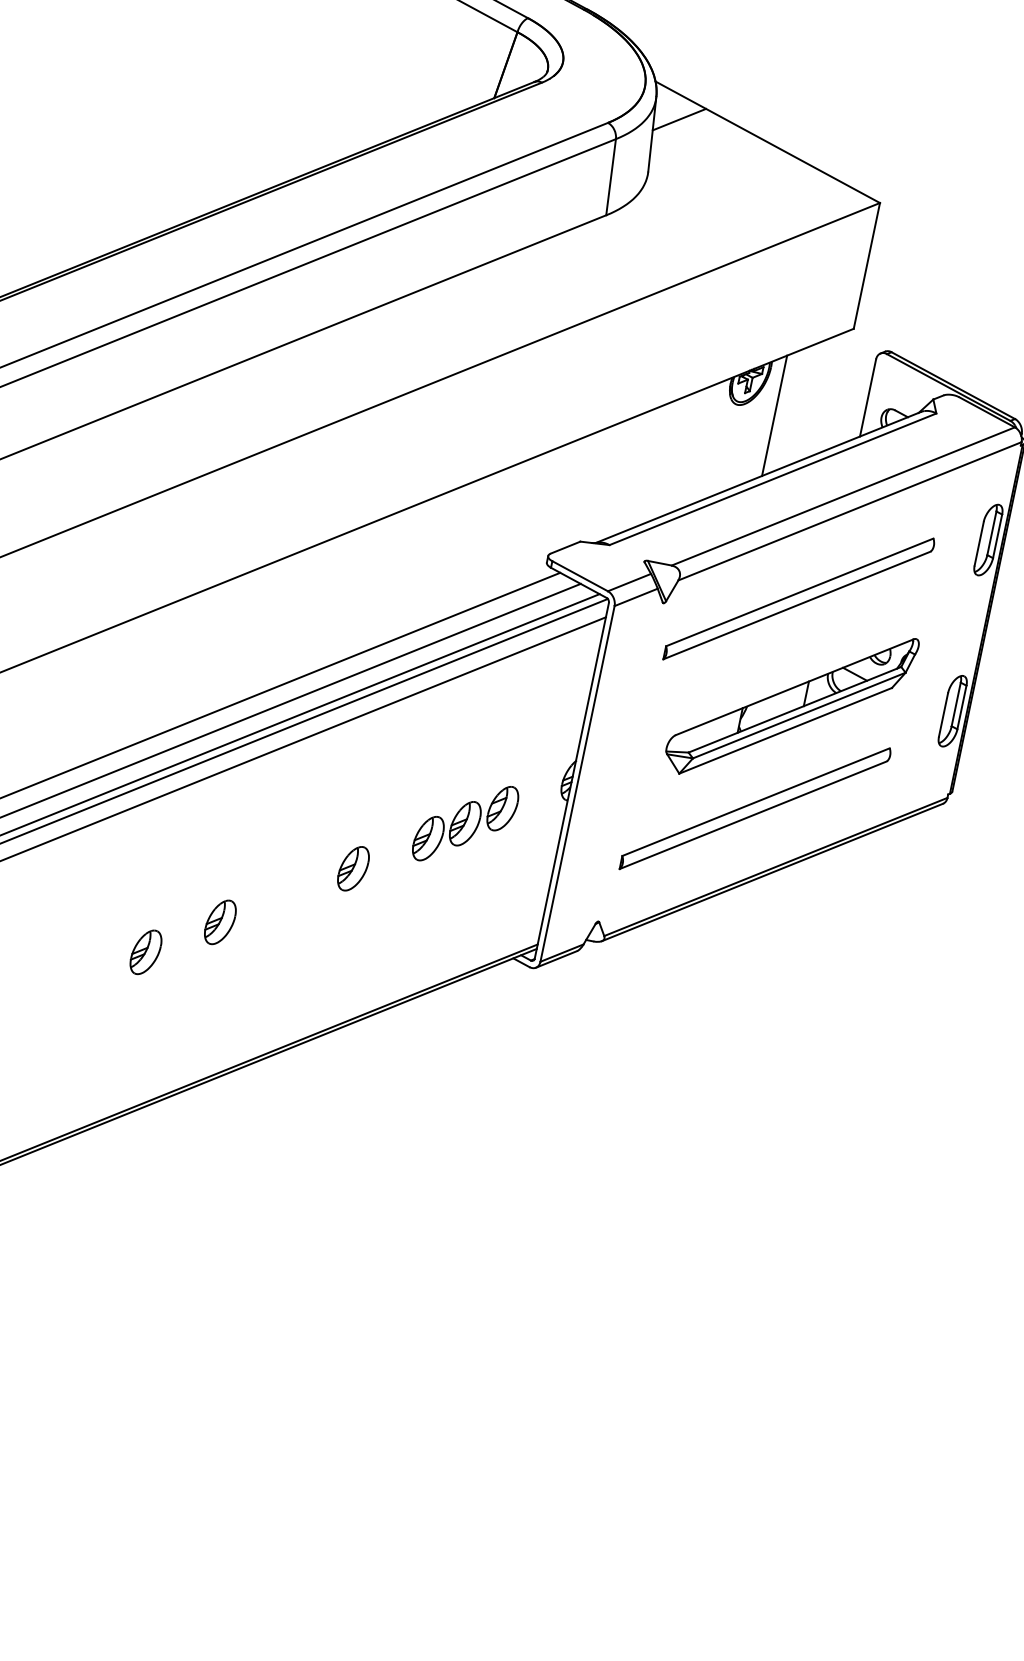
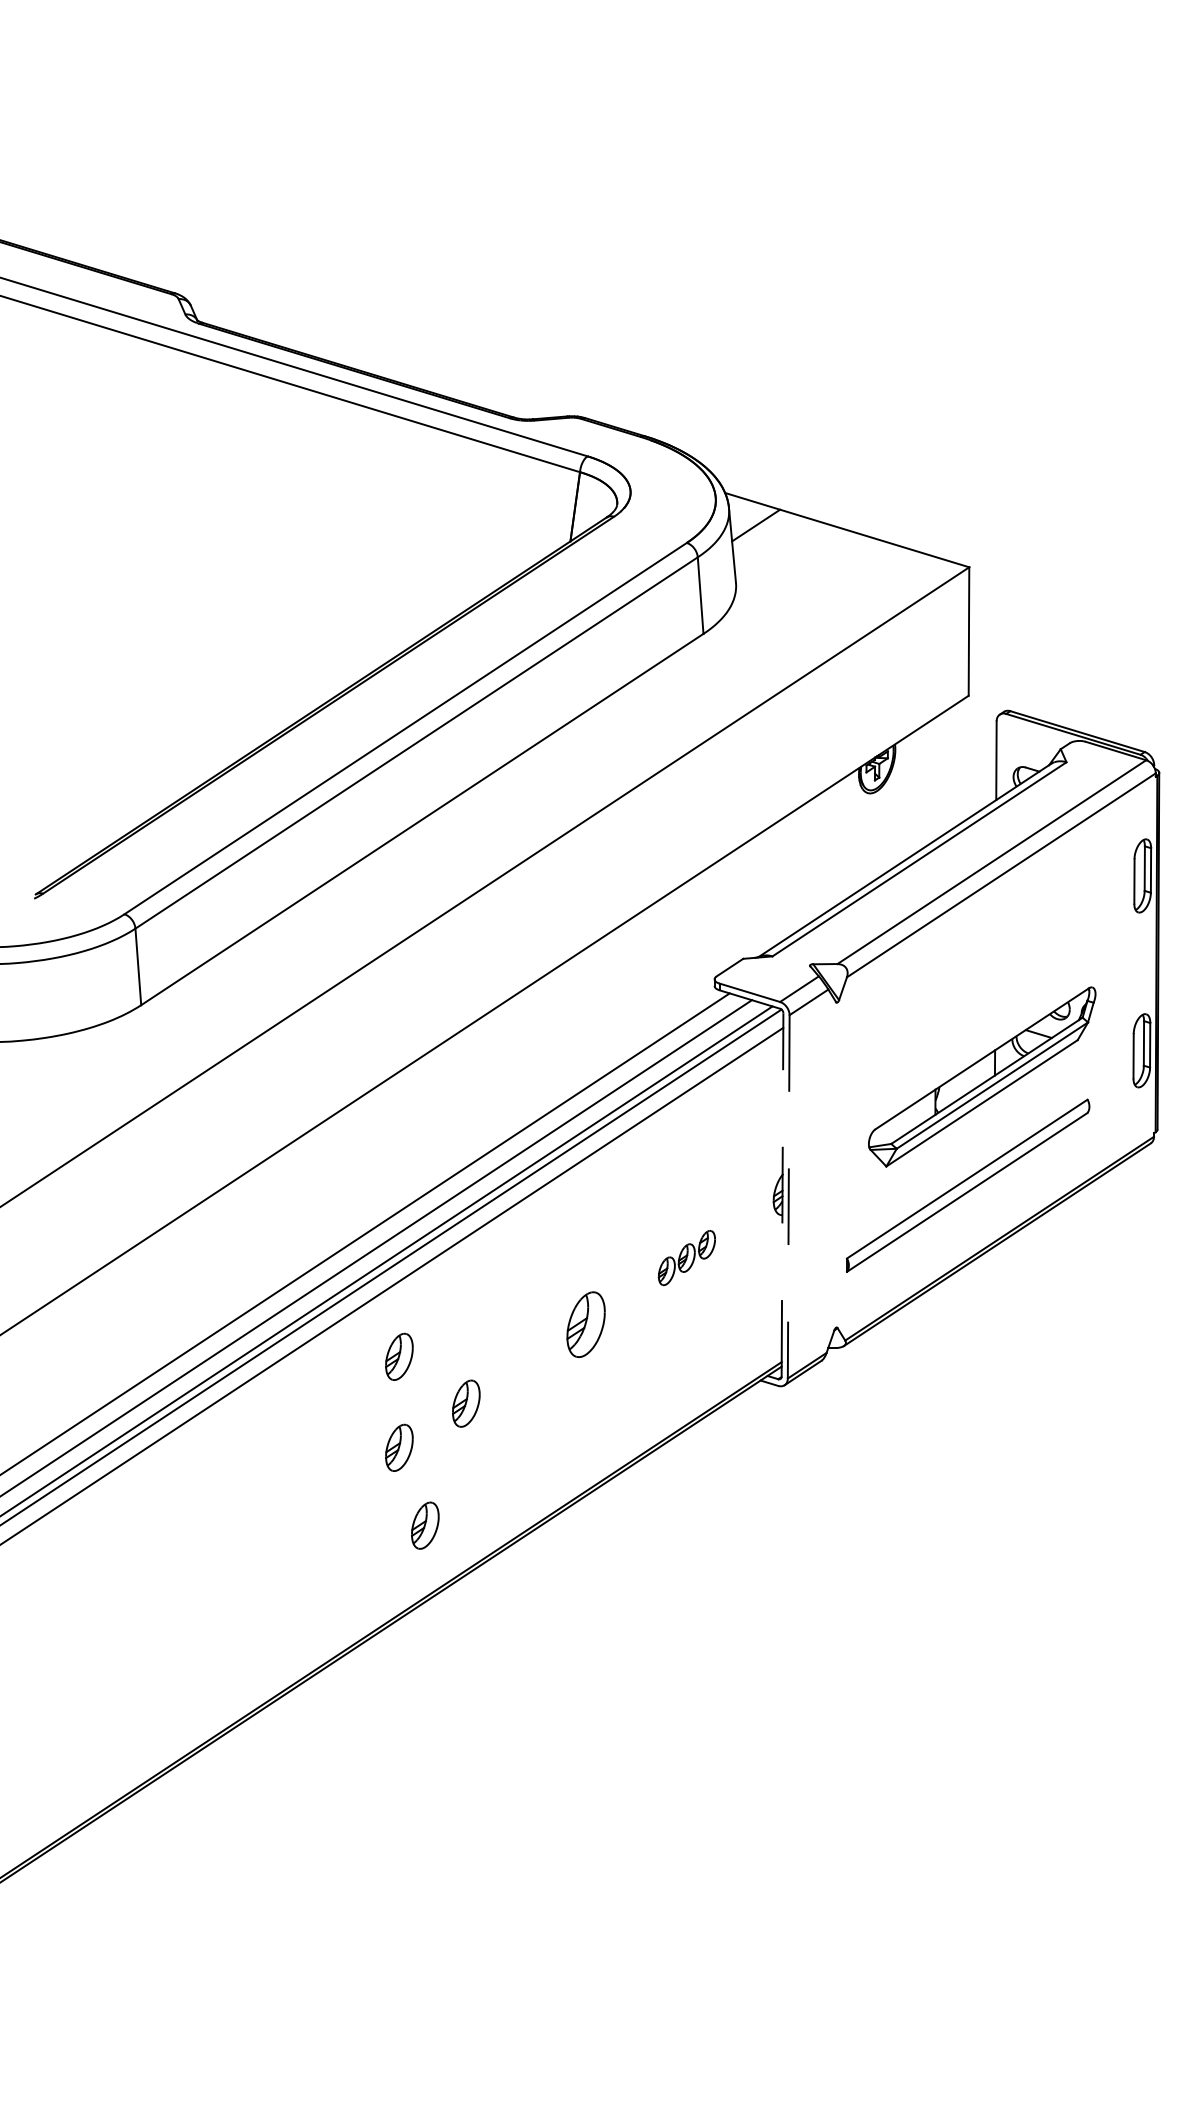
line: (774, 415) -> (908, 796), removed
part: (799, 599) -> (969, 971), removed
line: (571, 781) -> (782, 1195), solid -> dashed
line: (577, 783) -> (788, 1196), solid -> dashed
part: (465, 823) -> (686, 1257), size x0.6
part: (164, 862) -> (399, 1356), added
part: (352, 868) -> (585, 1324), size x1.4
part: (156, 1033) -> (425, 1525), added

